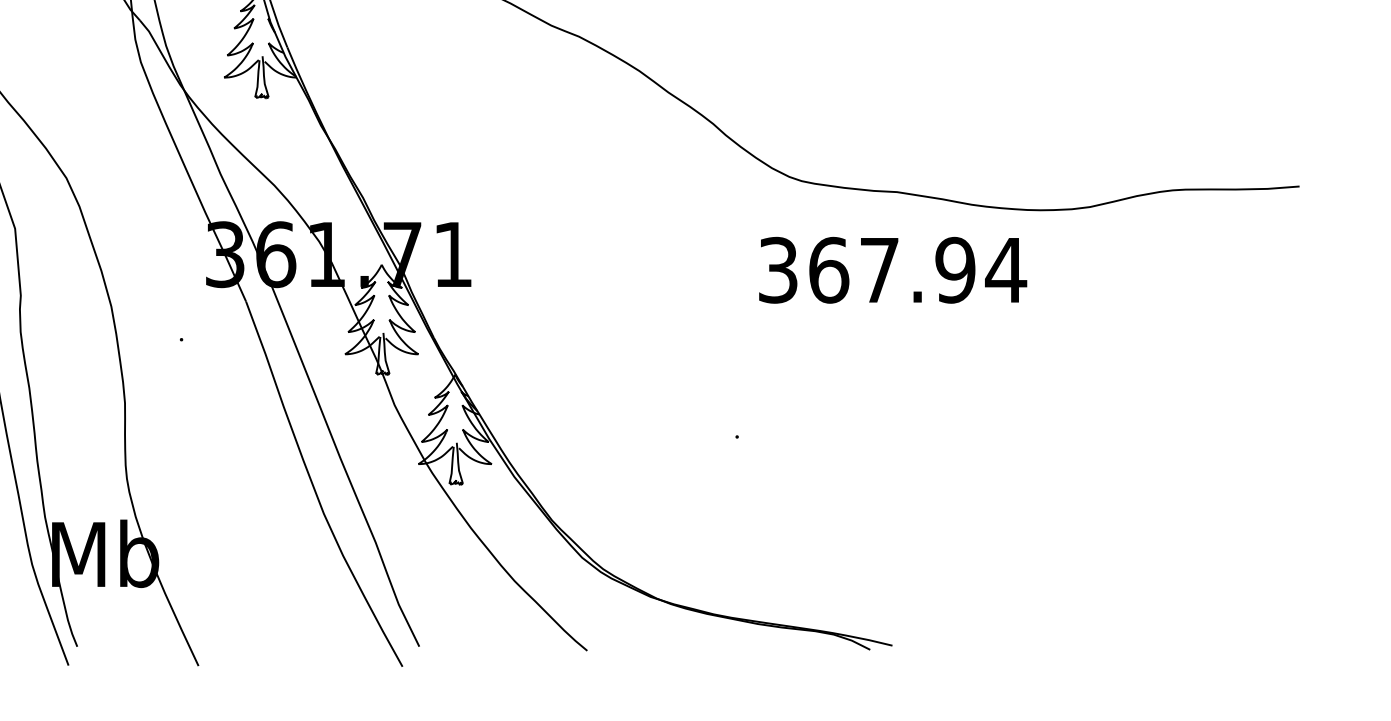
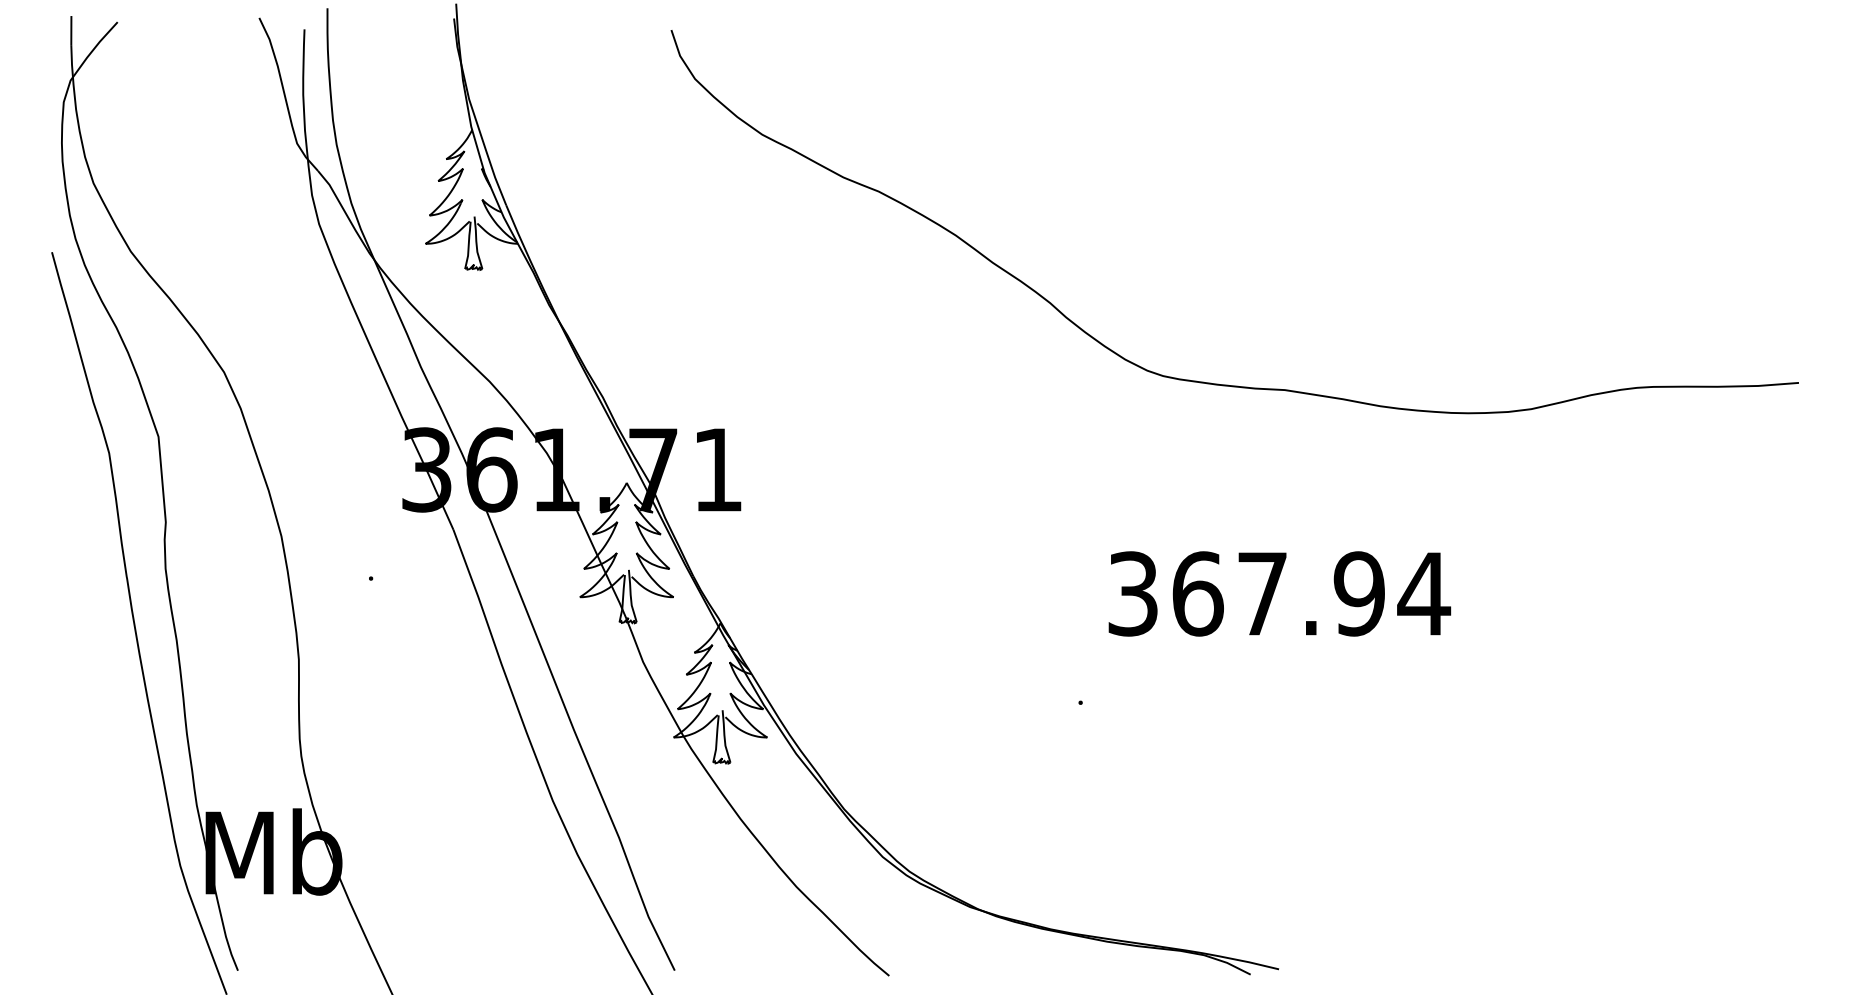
text: (892, 269) -> (1279, 593), moved

